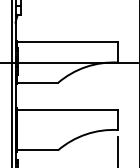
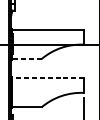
line: (37, 82) -> (26, 58), solid -> dashed
line: (67, 109) -> (48, 78), solid -> dashed

